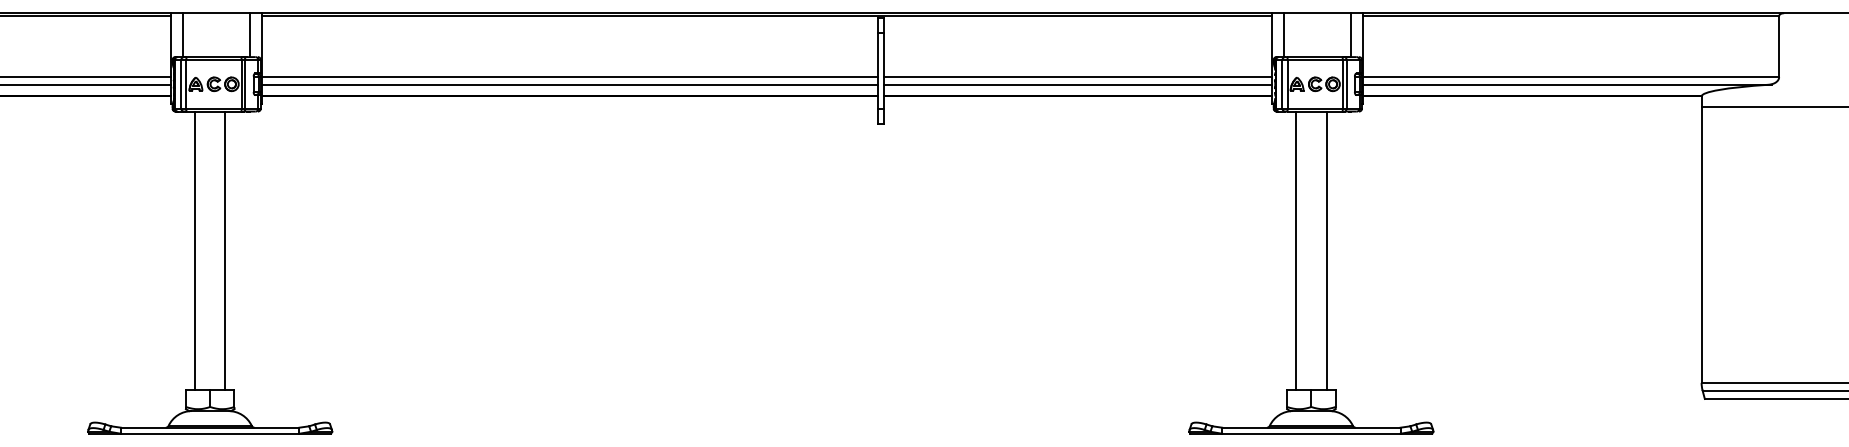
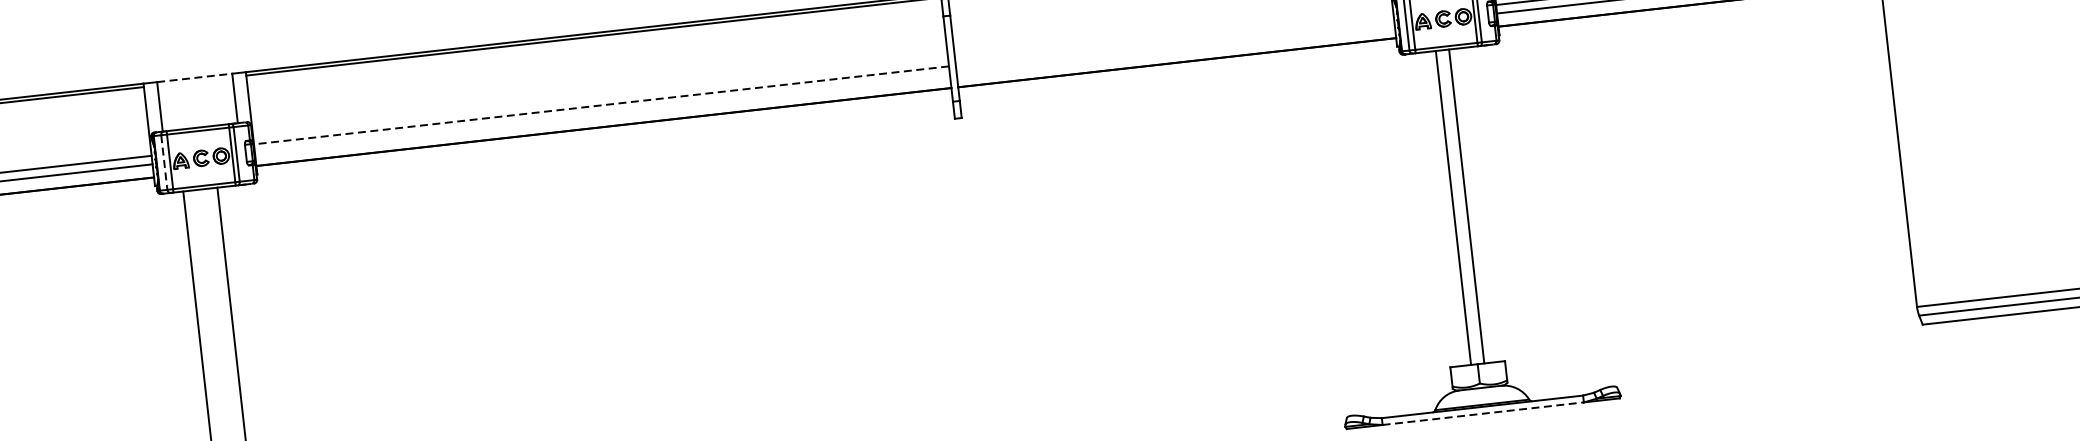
line: (216, 13) -> (195, 78), solid -> dashed
line: (569, 77) -> (601, 105), solid -> dashed
line: (1077, 77) -> (1174, 41), removed
line: (181, 84) -> (164, 162), solid -> dashed
line: (569, 84) -> (602, 113), removed
line: (1077, 84) -> (1175, 49), removed
line: (1296, 250) -> (1466, 206), moved
line: (1326, 250) -> (1453, 207), moved
line: (1311, 433) -> (1483, 413), solid -> dashed

